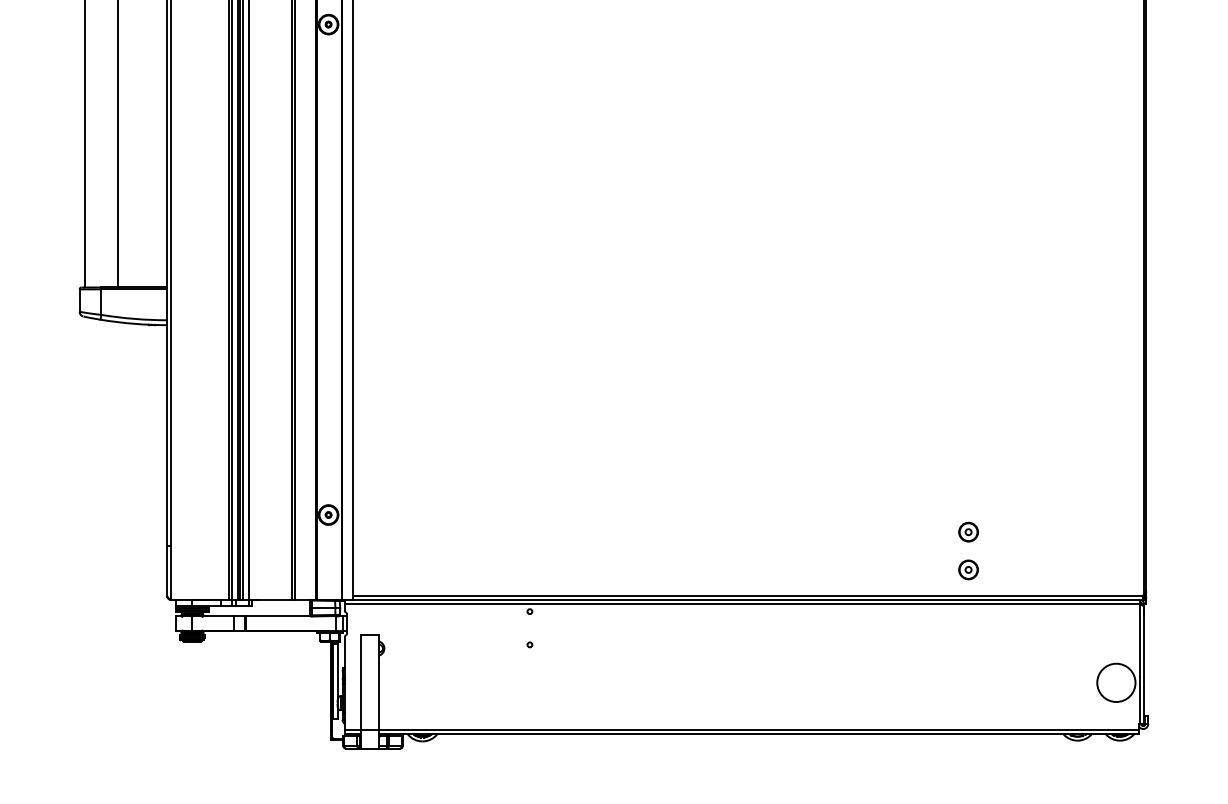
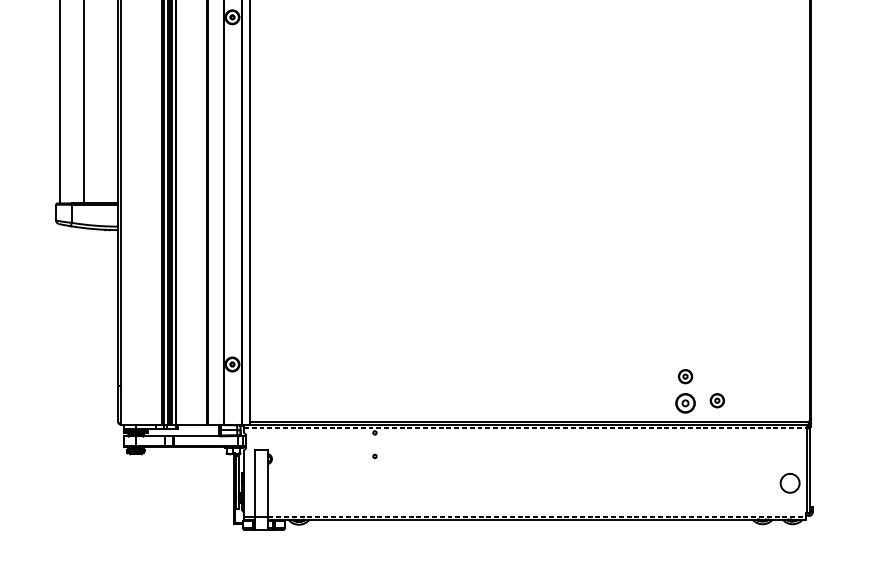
part: (1013, 565) -> (717, 400), added
part: (968, 569) -> (685, 403), size x1.4
line: (742, 604) -> (525, 427), solid -> dashed
circle: (1116, 682) -> (790, 483), size x0.7
line: (759, 729) -> (537, 516), solid -> dashed

